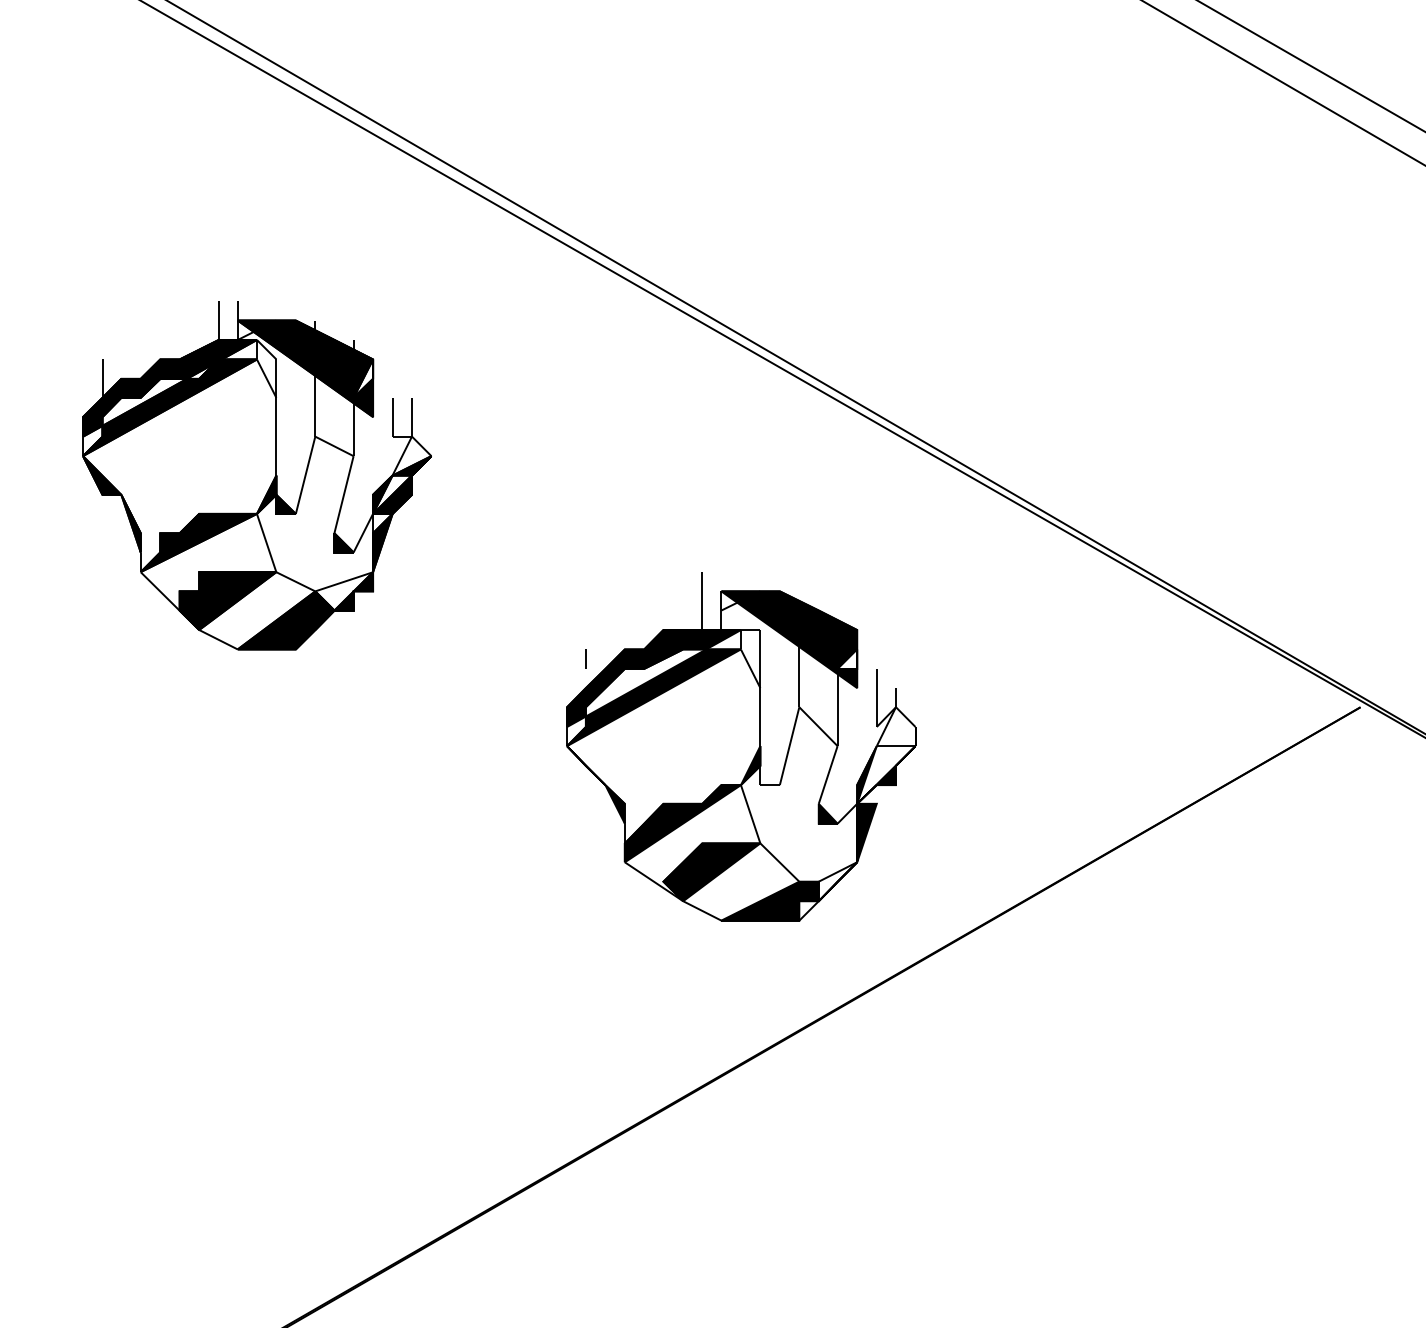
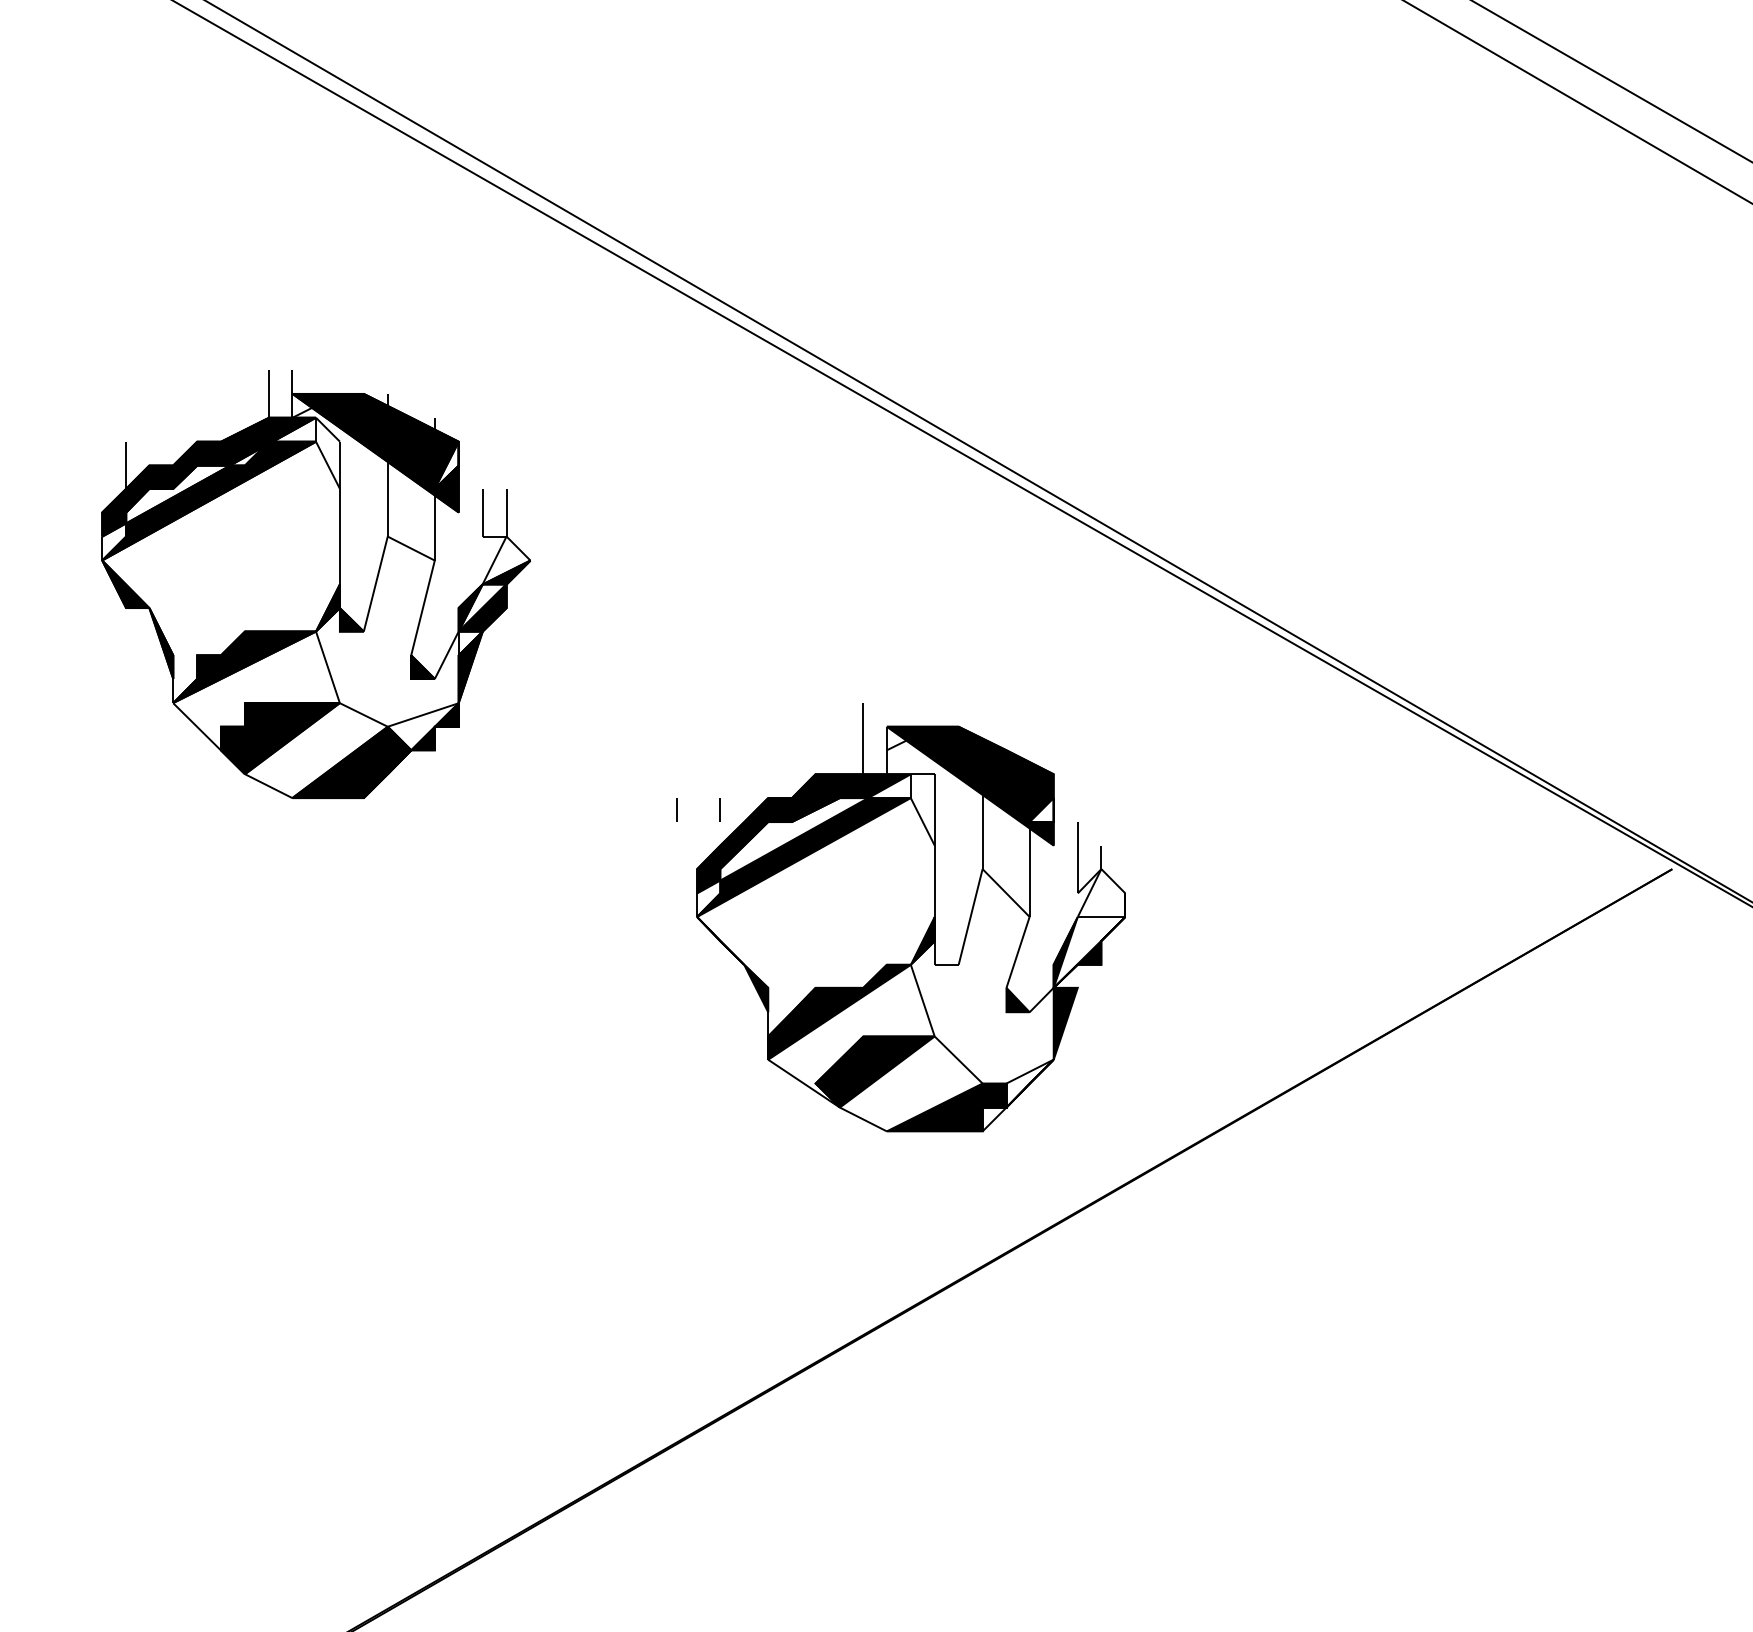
line: (550, 658) -> (676, 809), added

